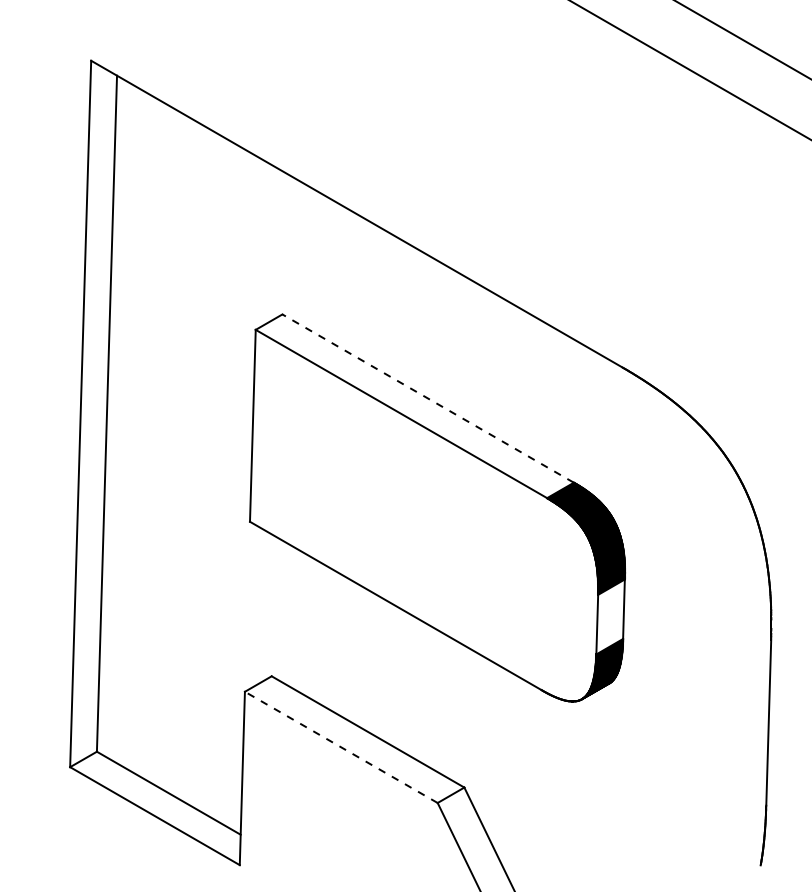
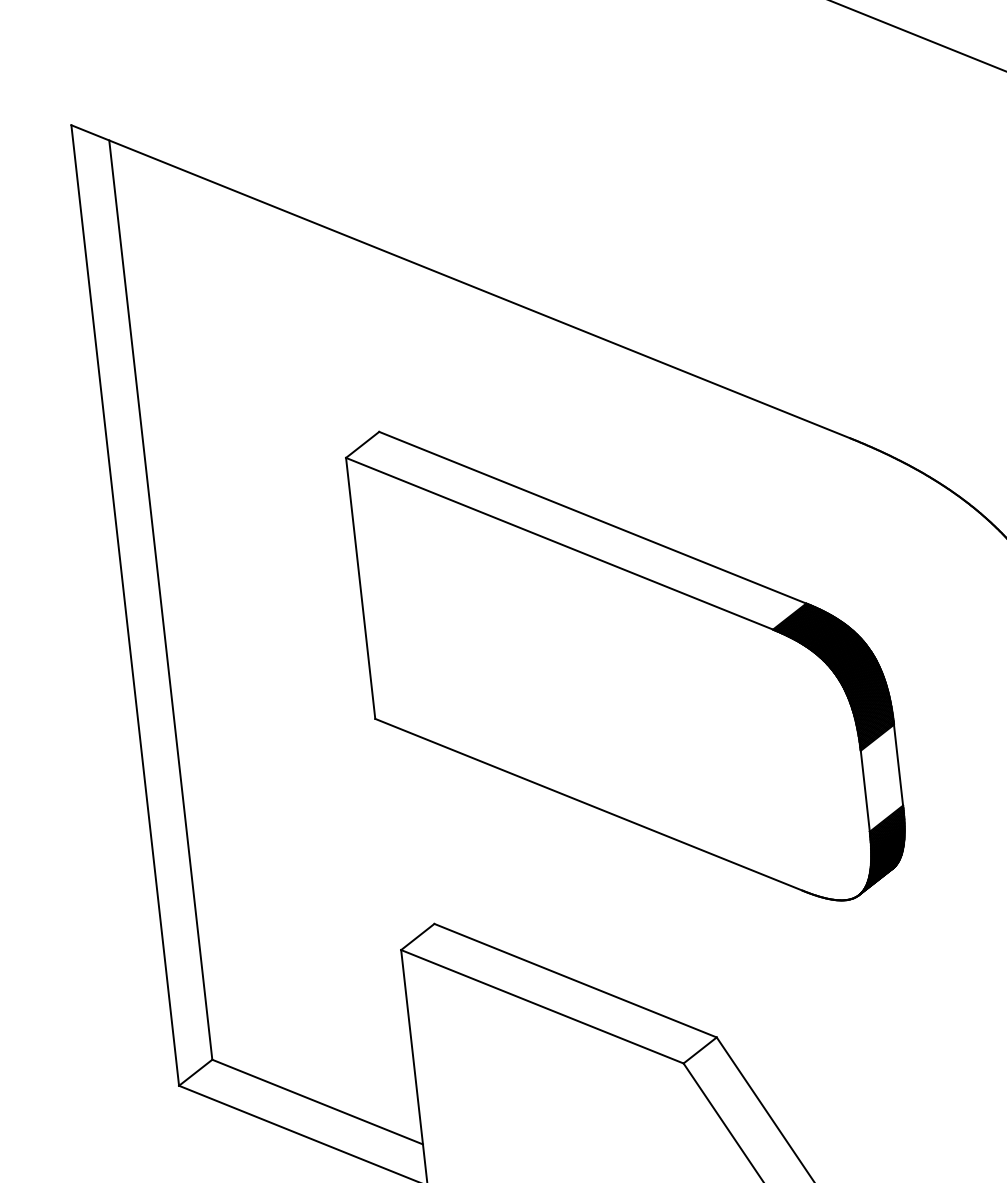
line: (427, 398) -> (591, 517), dashed -> solid
line: (340, 747) -> (541, 1007), dashed -> solid

